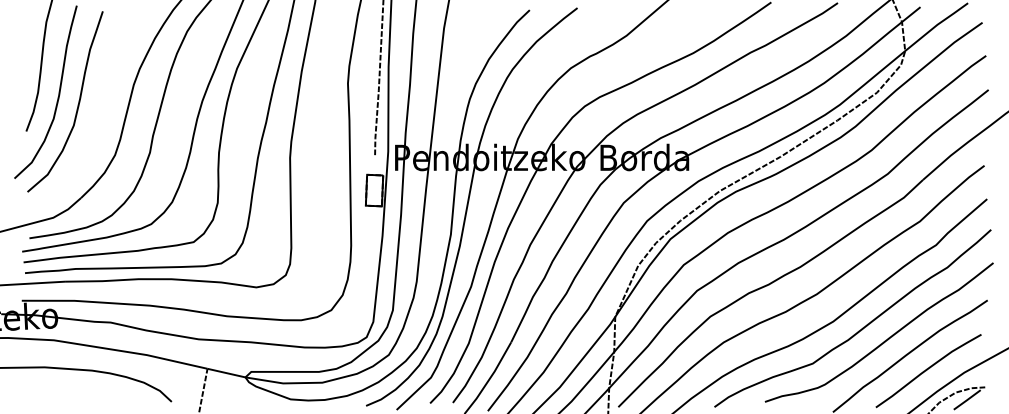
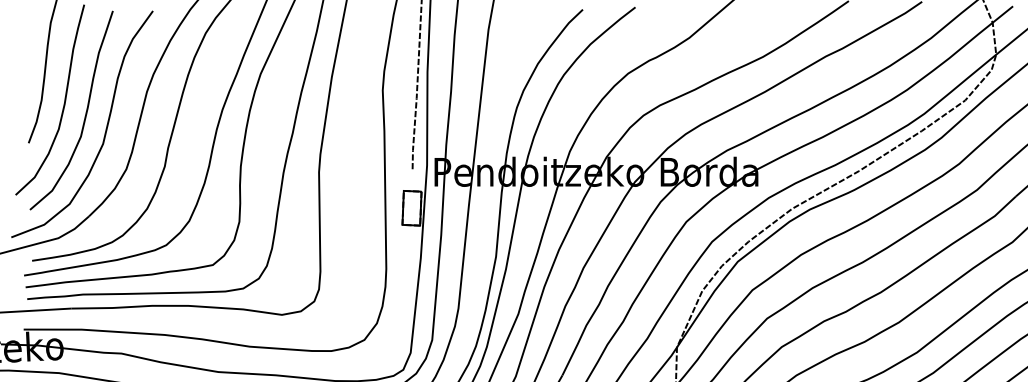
curve: (95, 120) -> (104, 131), added

